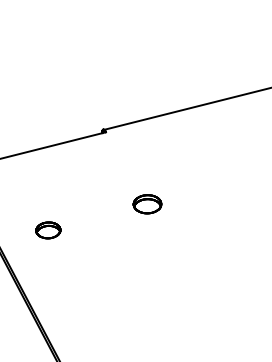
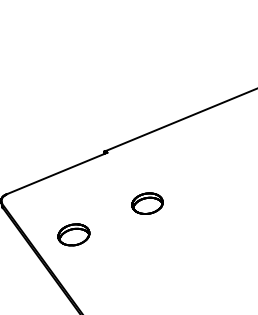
part: (147, 204) -> (147, 203), size x1.43
part: (47, 229) -> (73, 234), size x1.67

